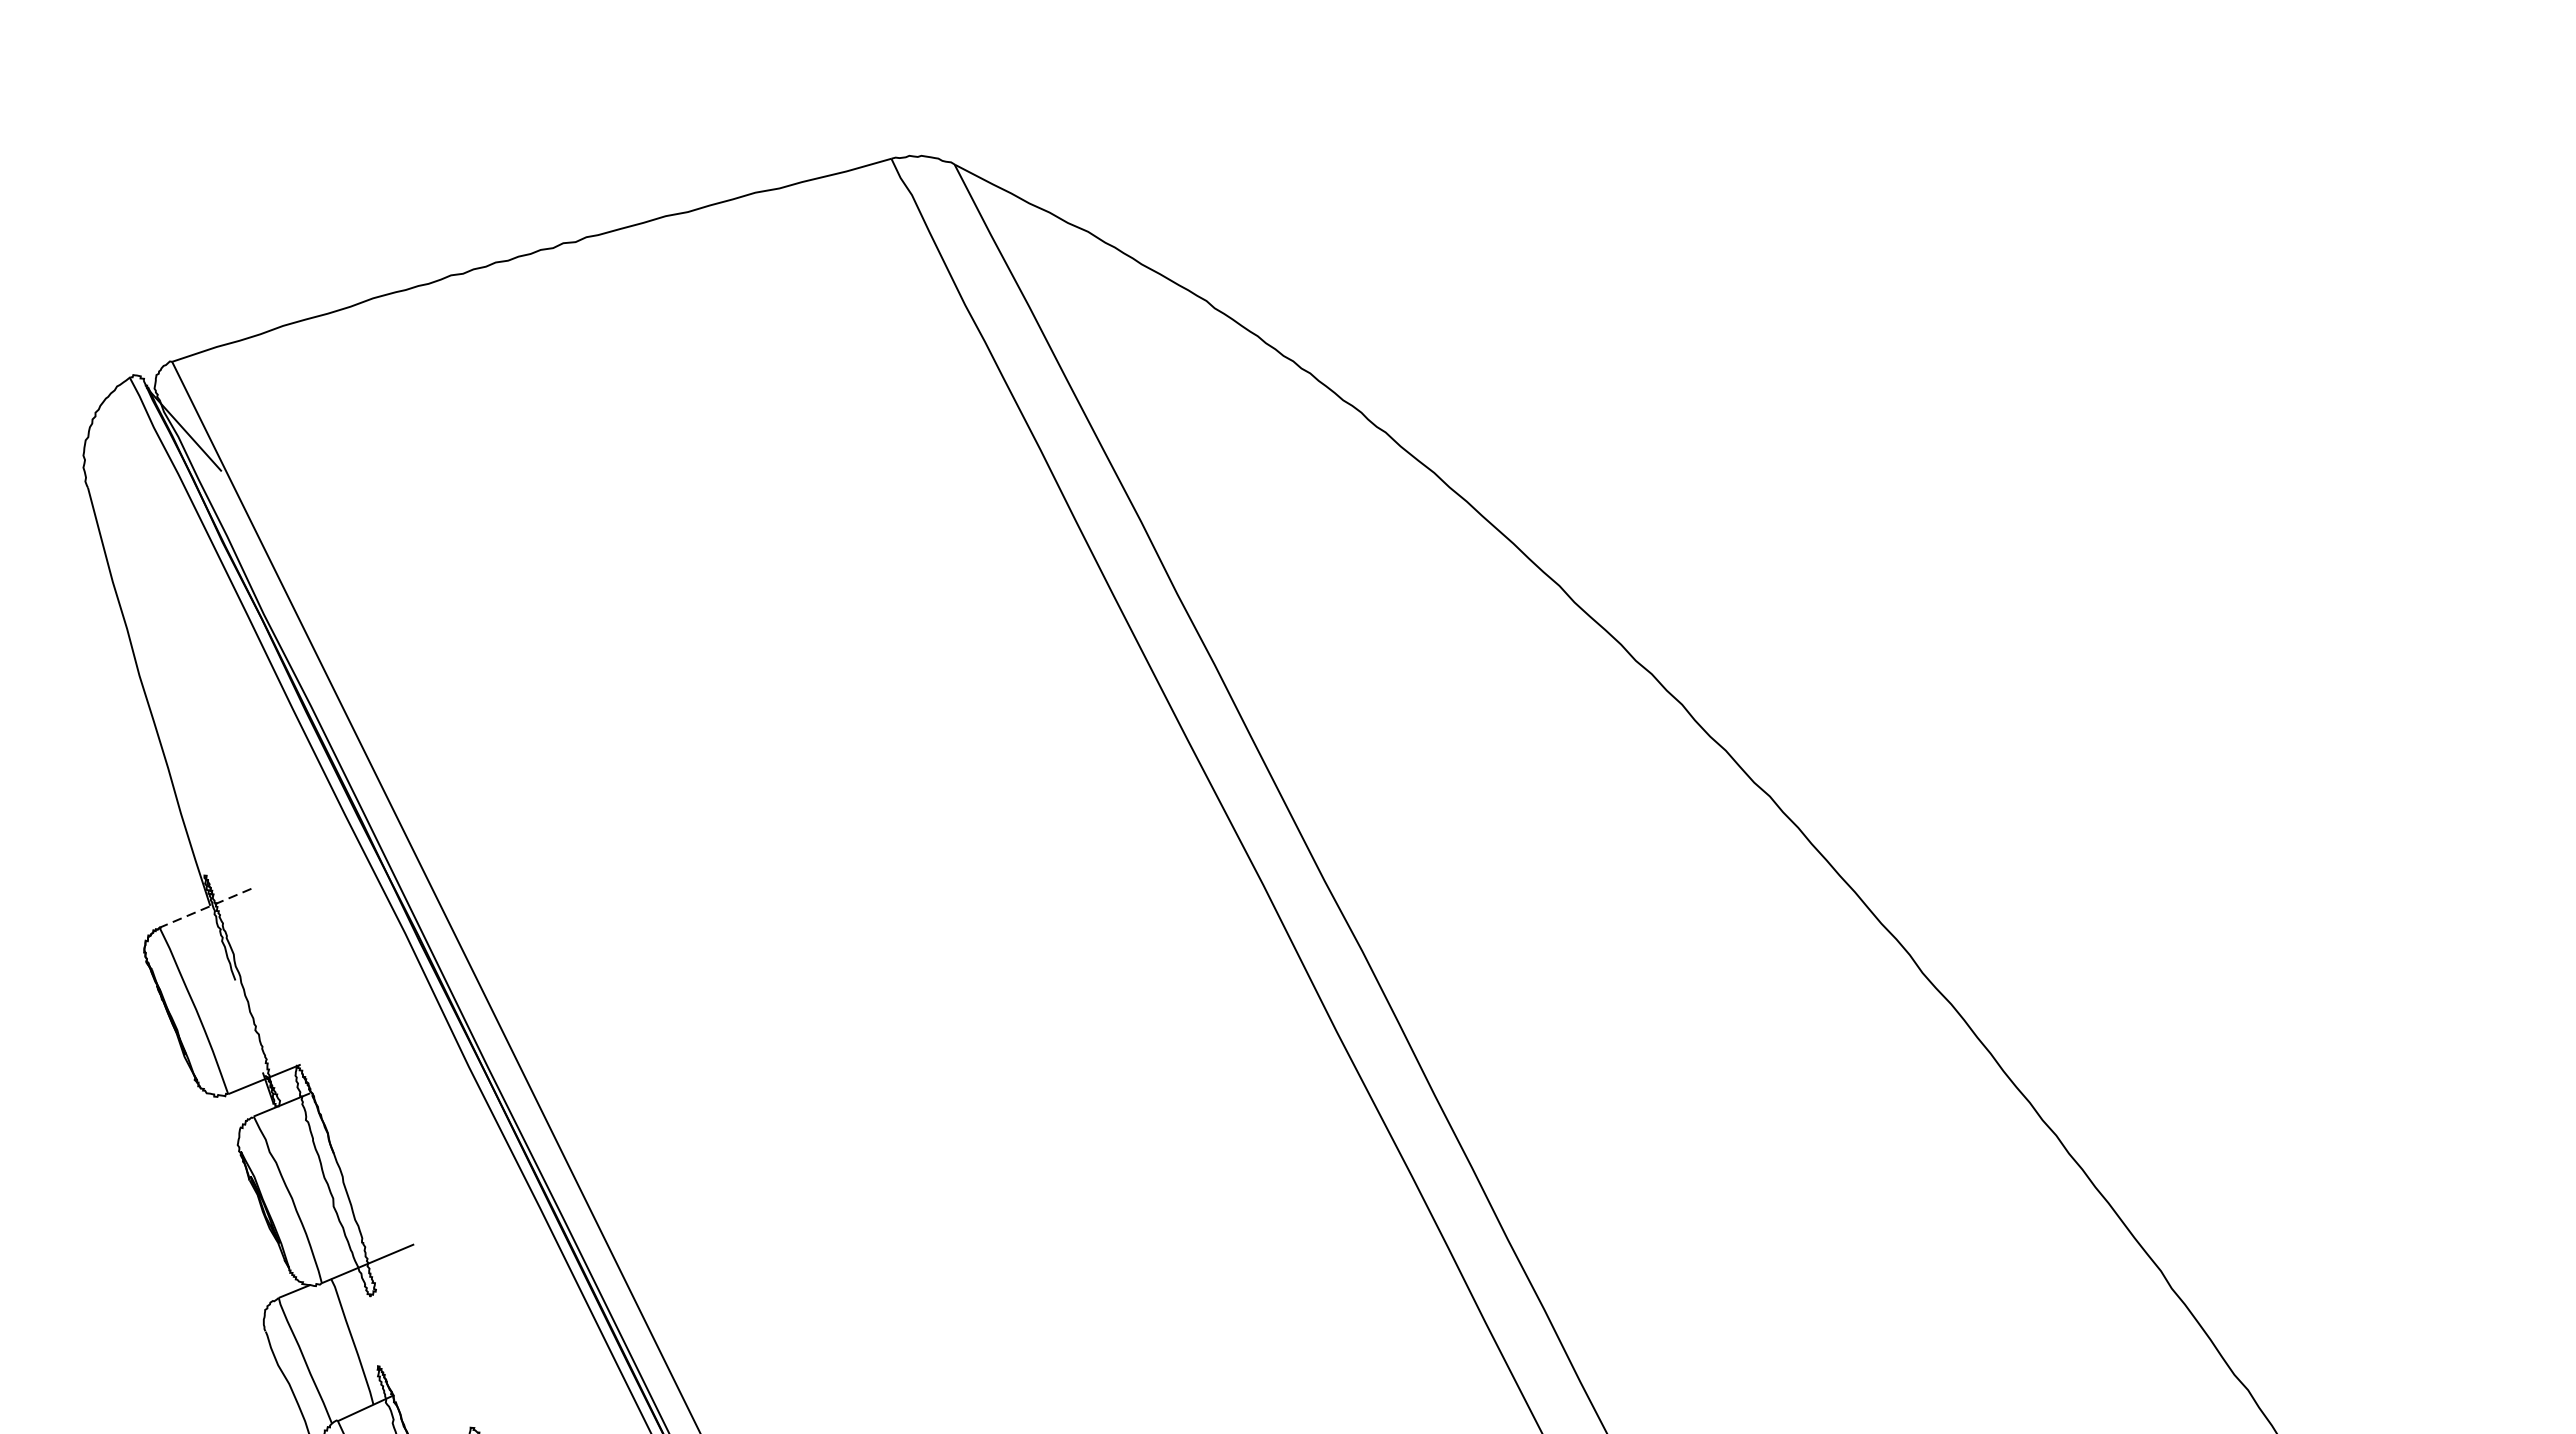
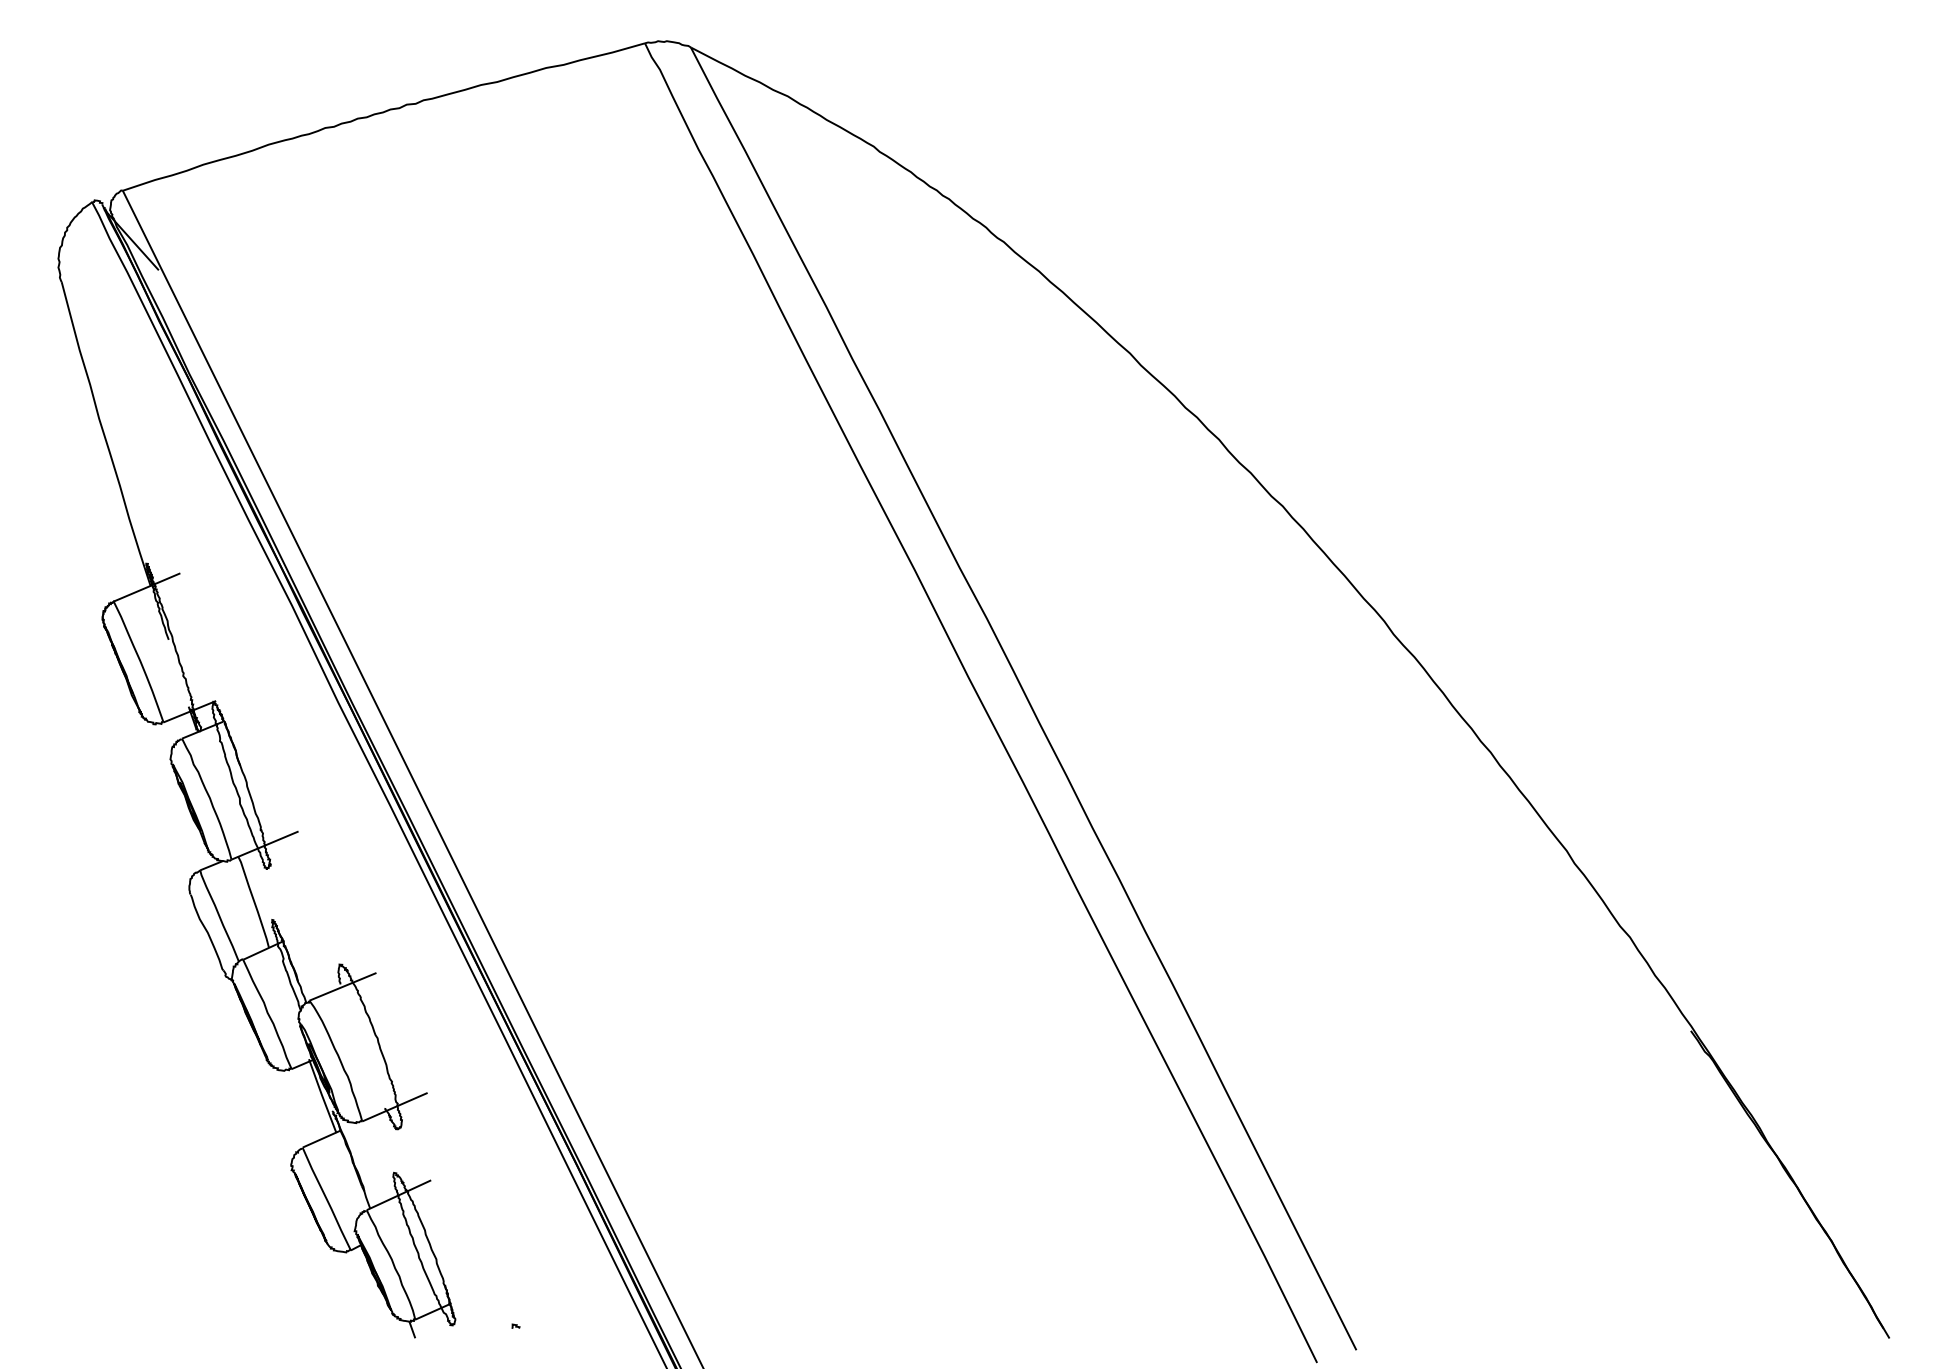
line: (204, 908) -> (146, 587), dashed -> solid

